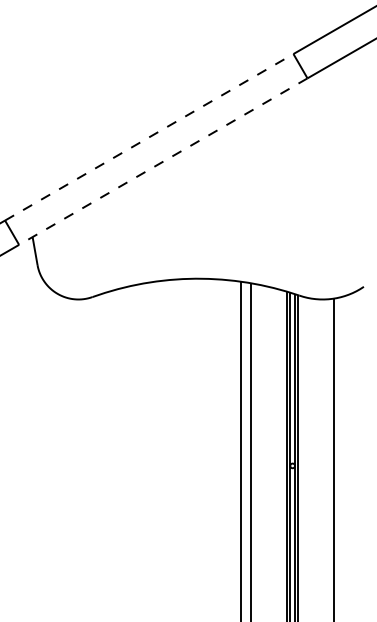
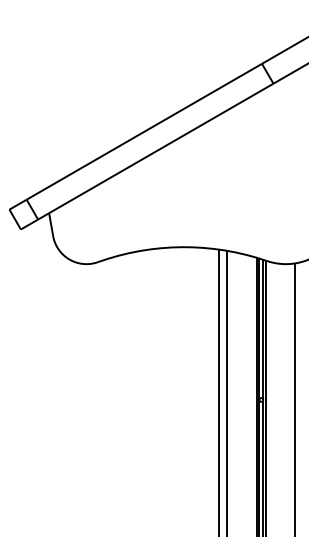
line: (149, 136) -> (144, 131), dashed -> solid
line: (162, 161) -> (155, 151), dashed -> solid

